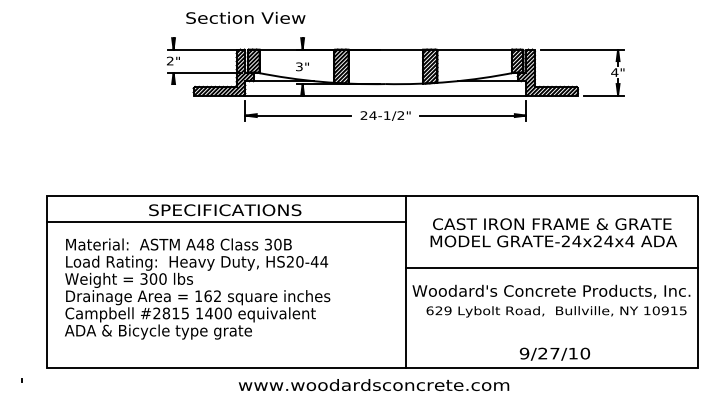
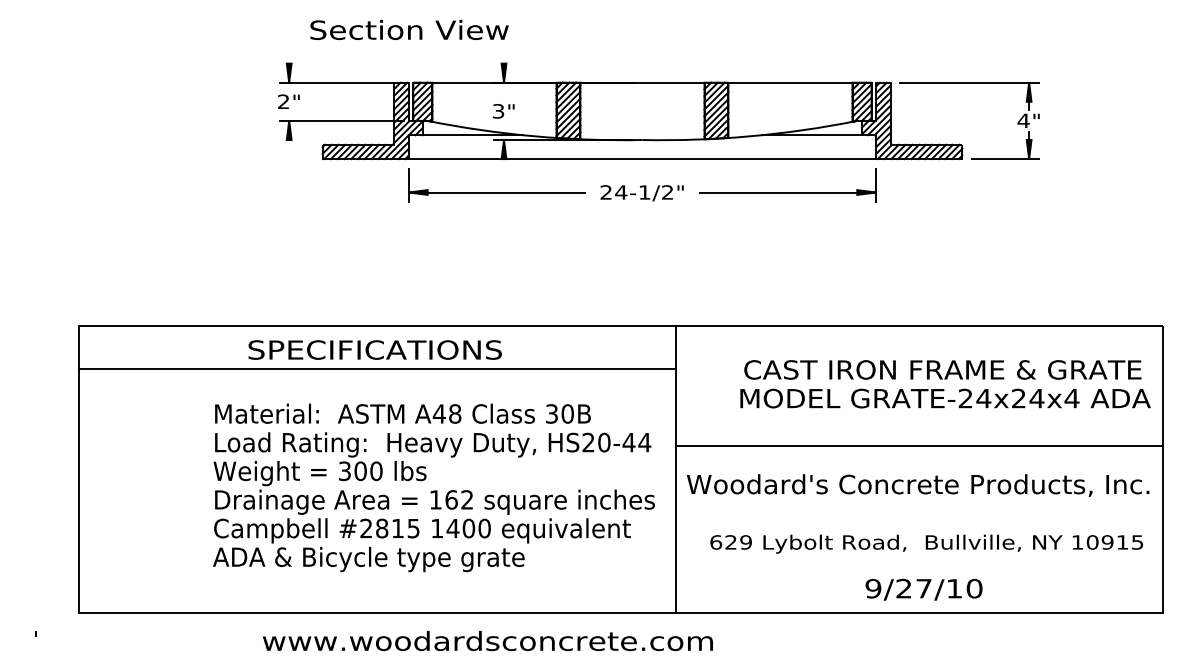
text: (553, 232) -> (944, 383), moved
text: (197, 288) -> (433, 486), moved
text: (556, 311) -> (926, 543), moved
text: (373, 385) -> (487, 641), moved

